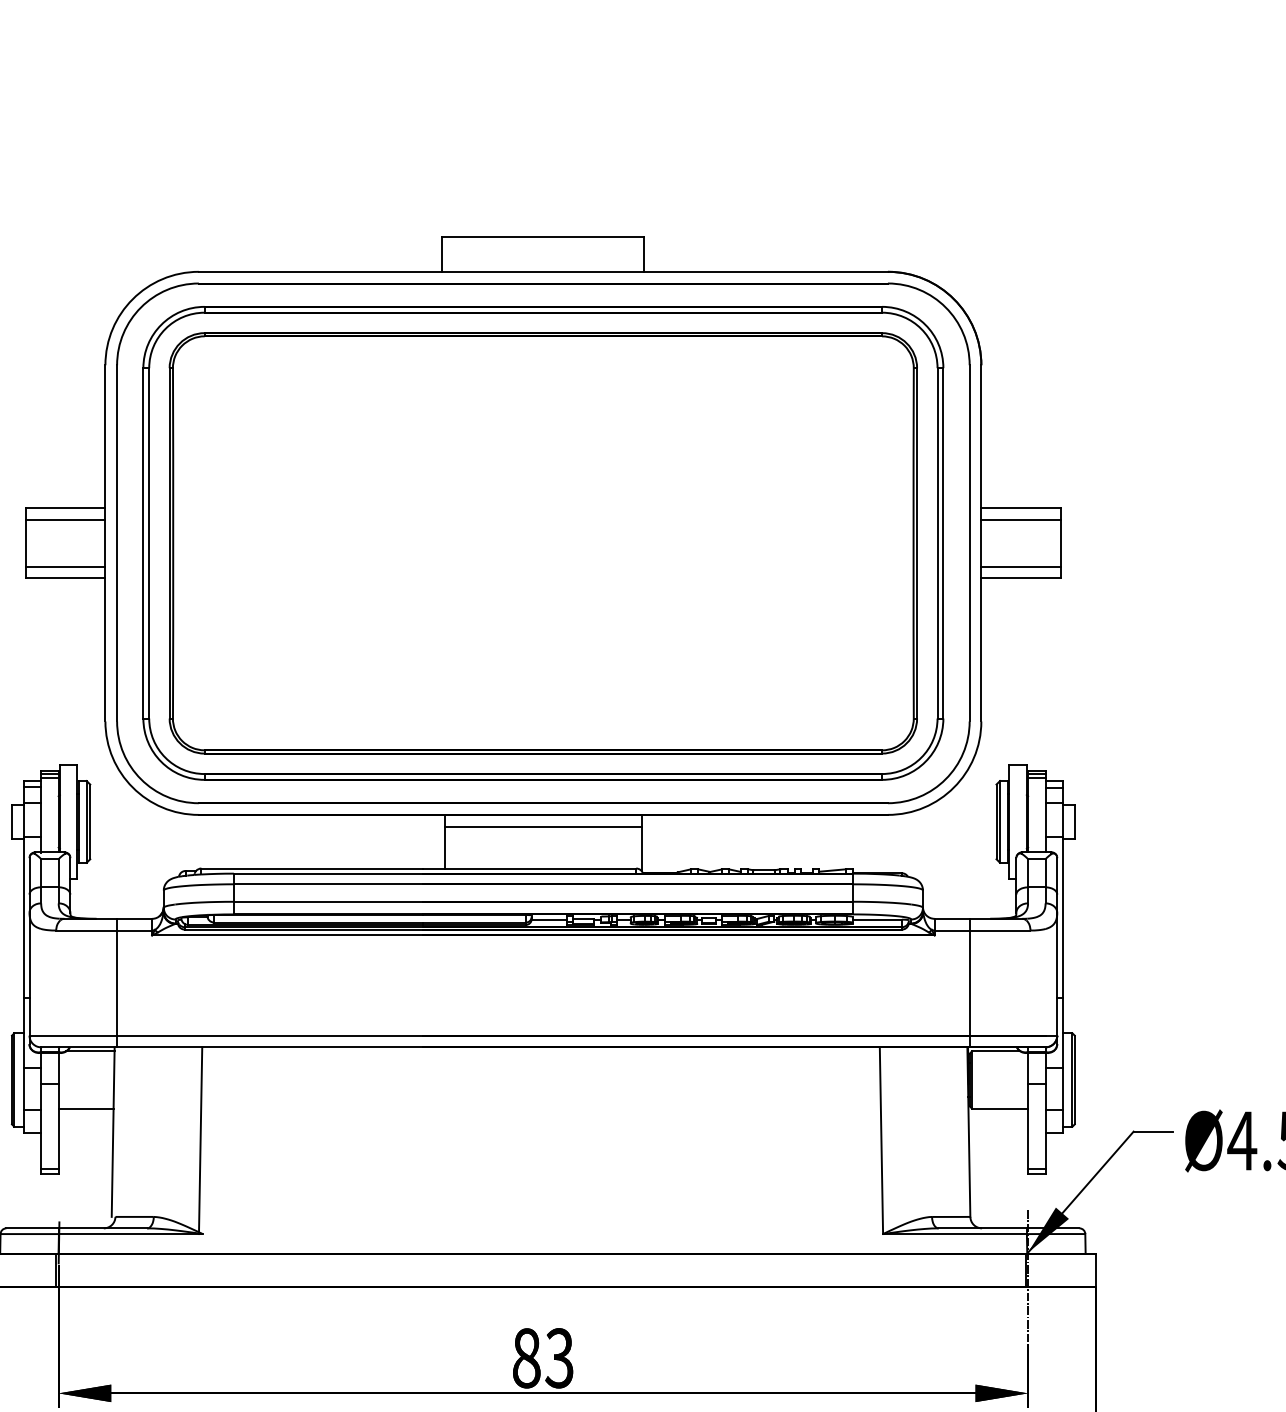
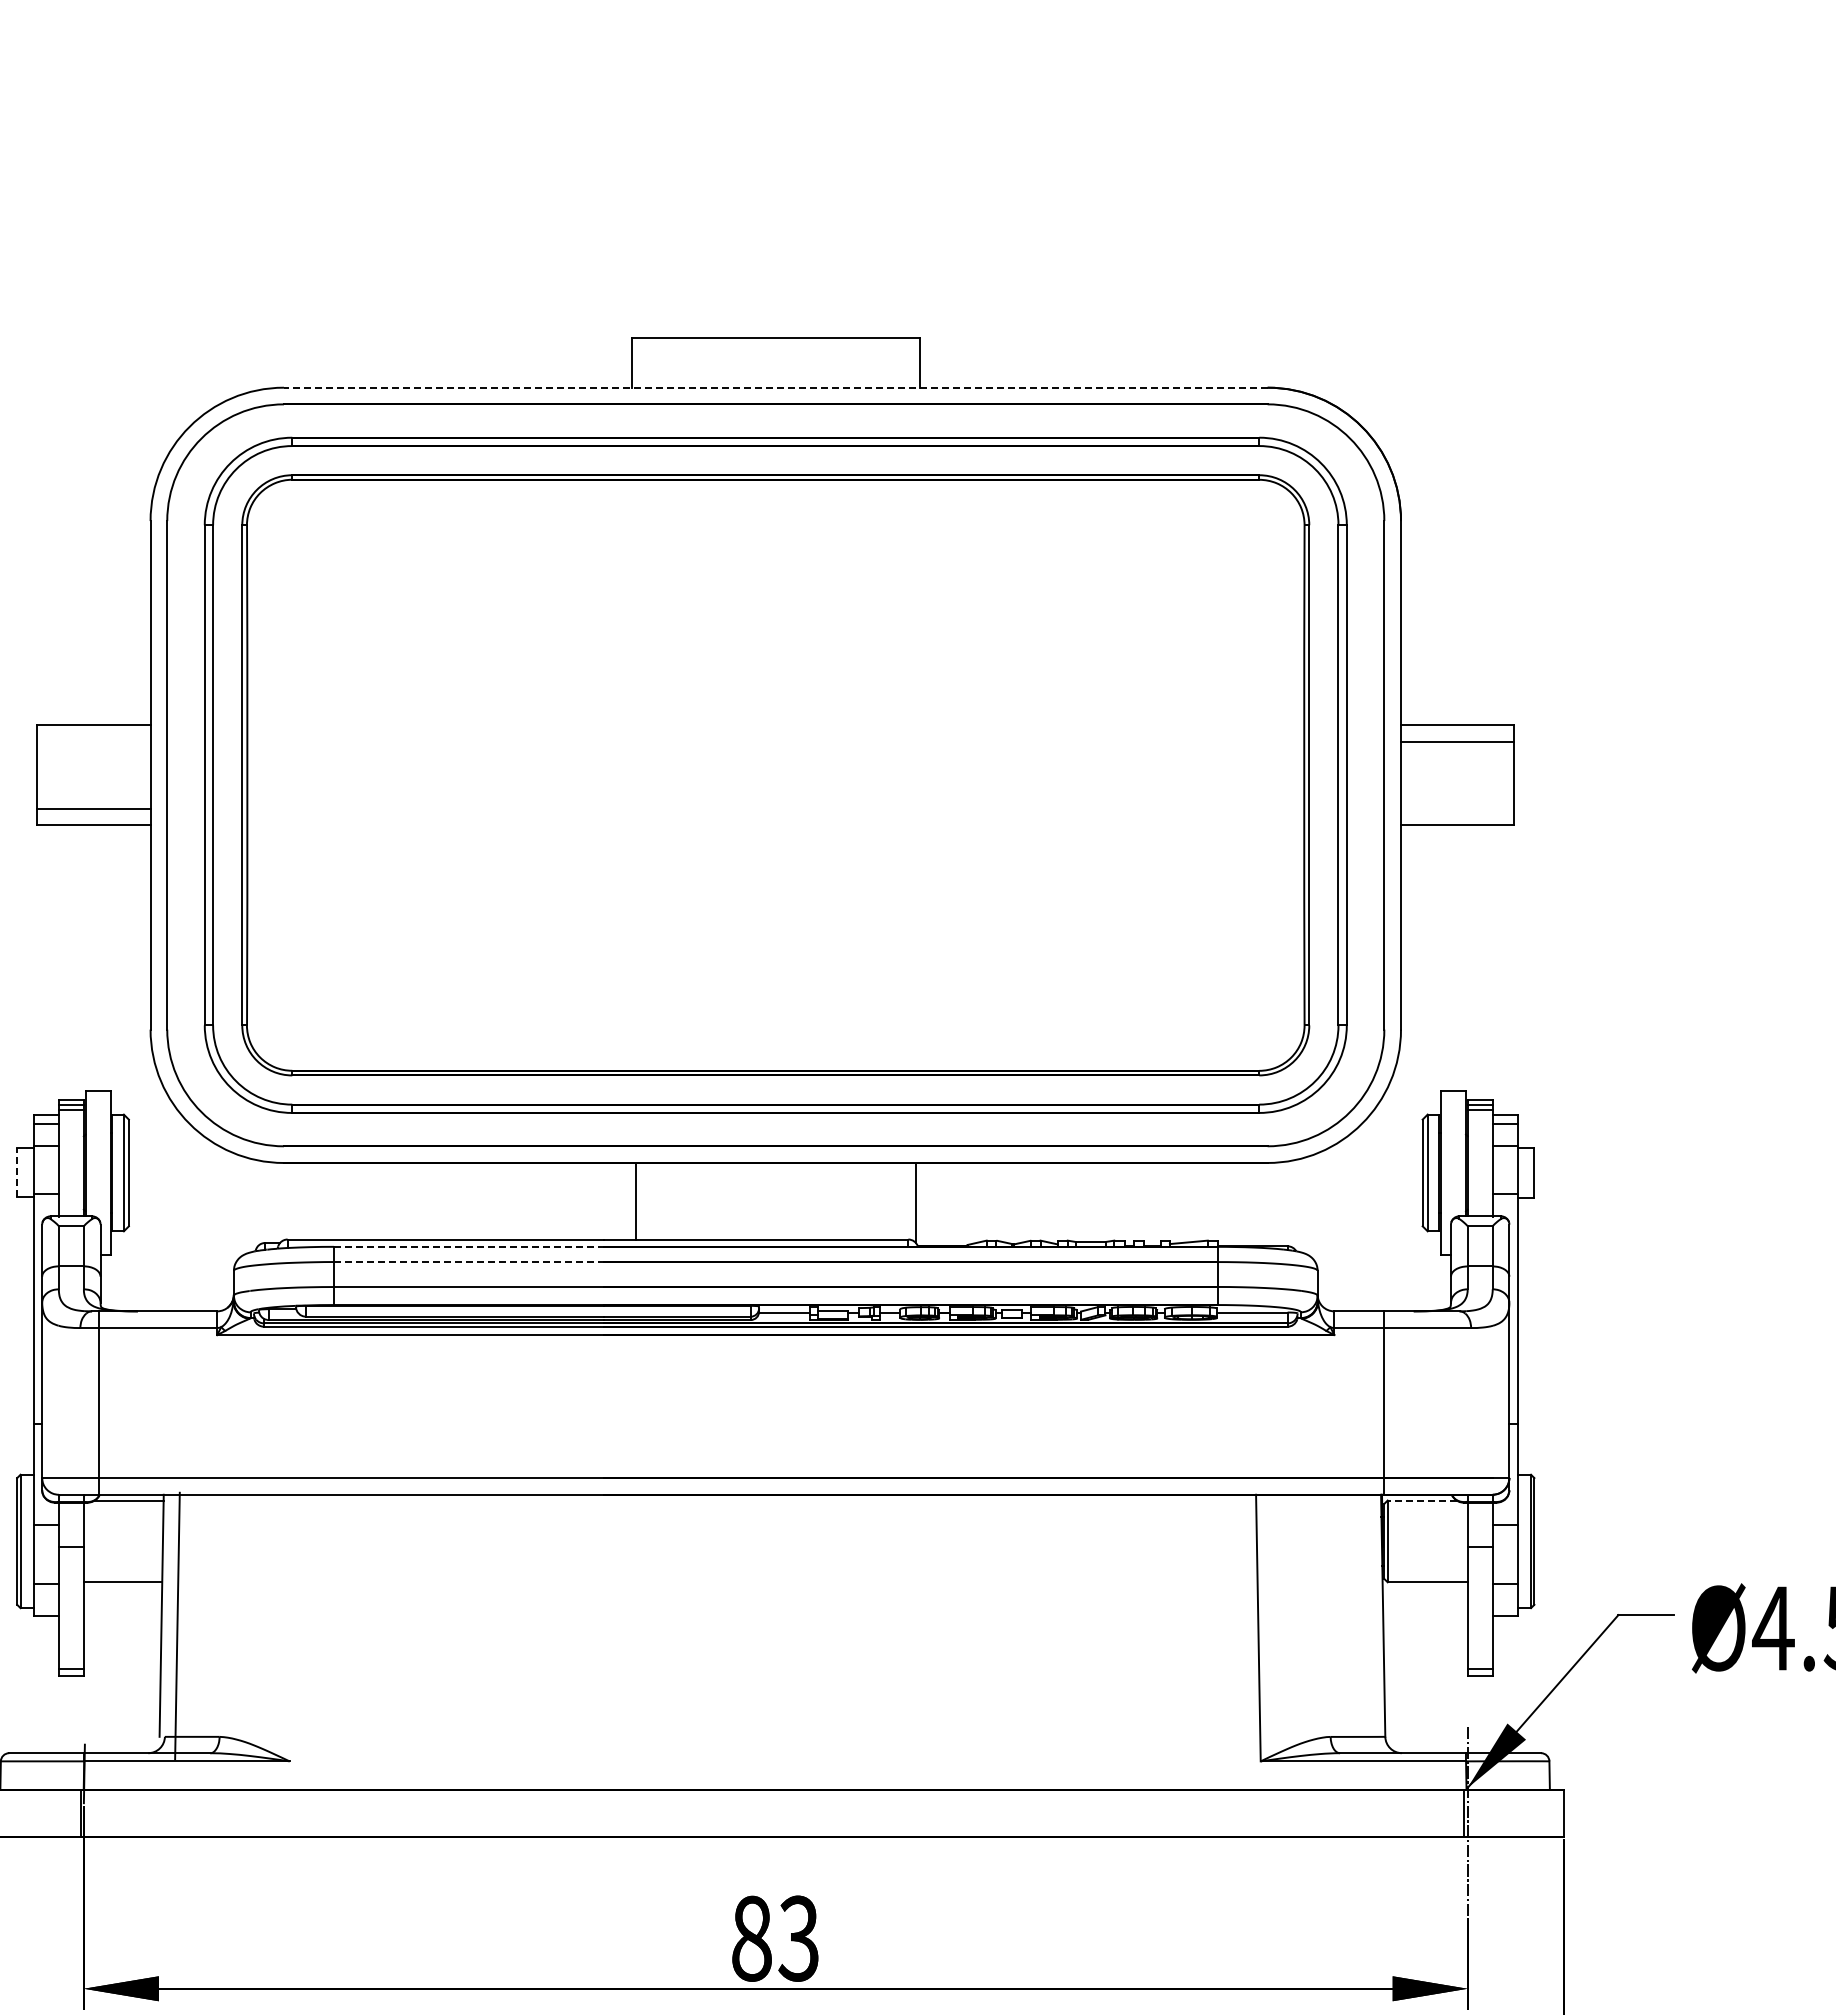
line: (543, 271) -> (775, 387), solid -> dashed
line: (65, 520) -> (93, 742), removed
line: (1020, 566) -> (1457, 808), removed
line: (12, 821) -> (17, 1172), solid -> dashed
line: (543, 826) -> (775, 1179), removed
line: (328, 873) -> (469, 1246), solid -> dashed
line: (328, 884) -> (469, 1262), solid -> dashed
line: (117, 982) -> (99, 1402), moved
line: (996, 1051) -> (1422, 1500), solid -> dashed
line: (200, 1140) -> (177, 1625), moved

